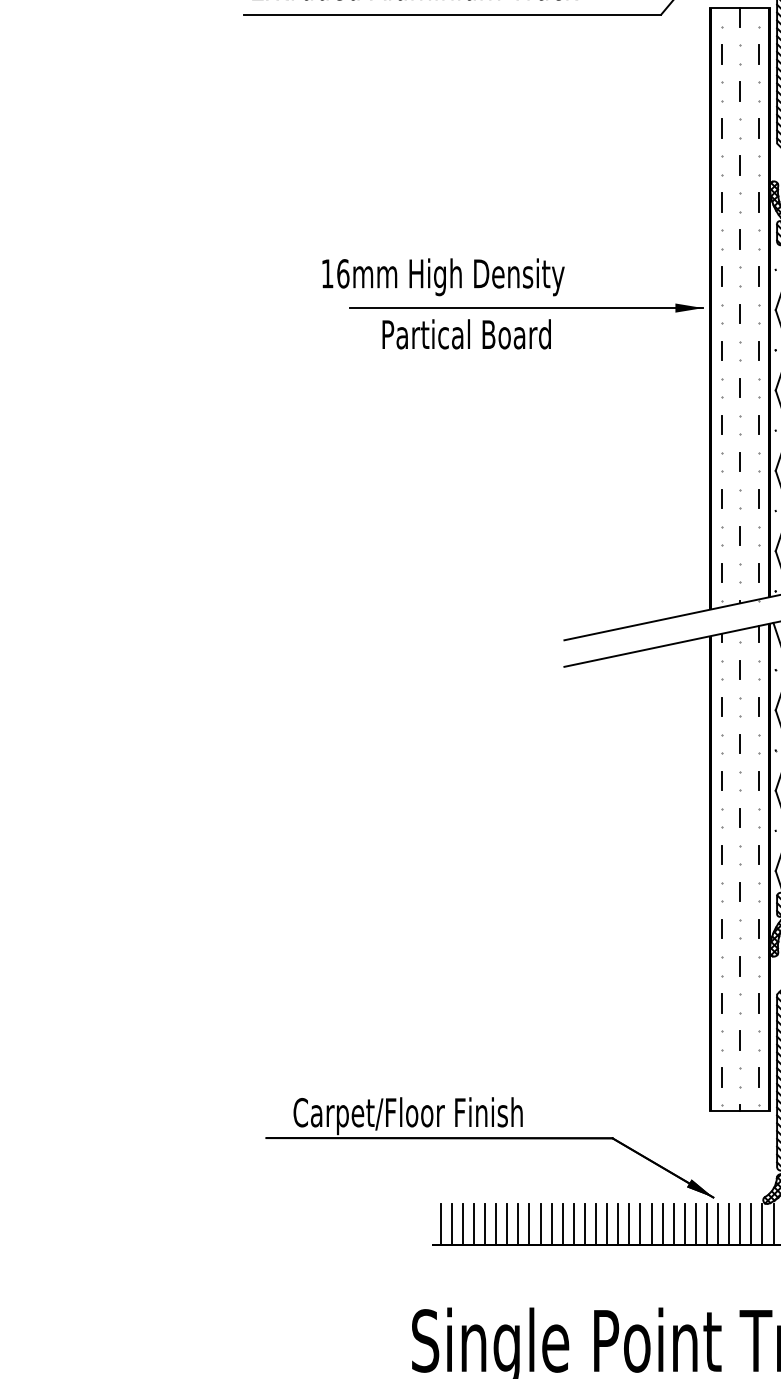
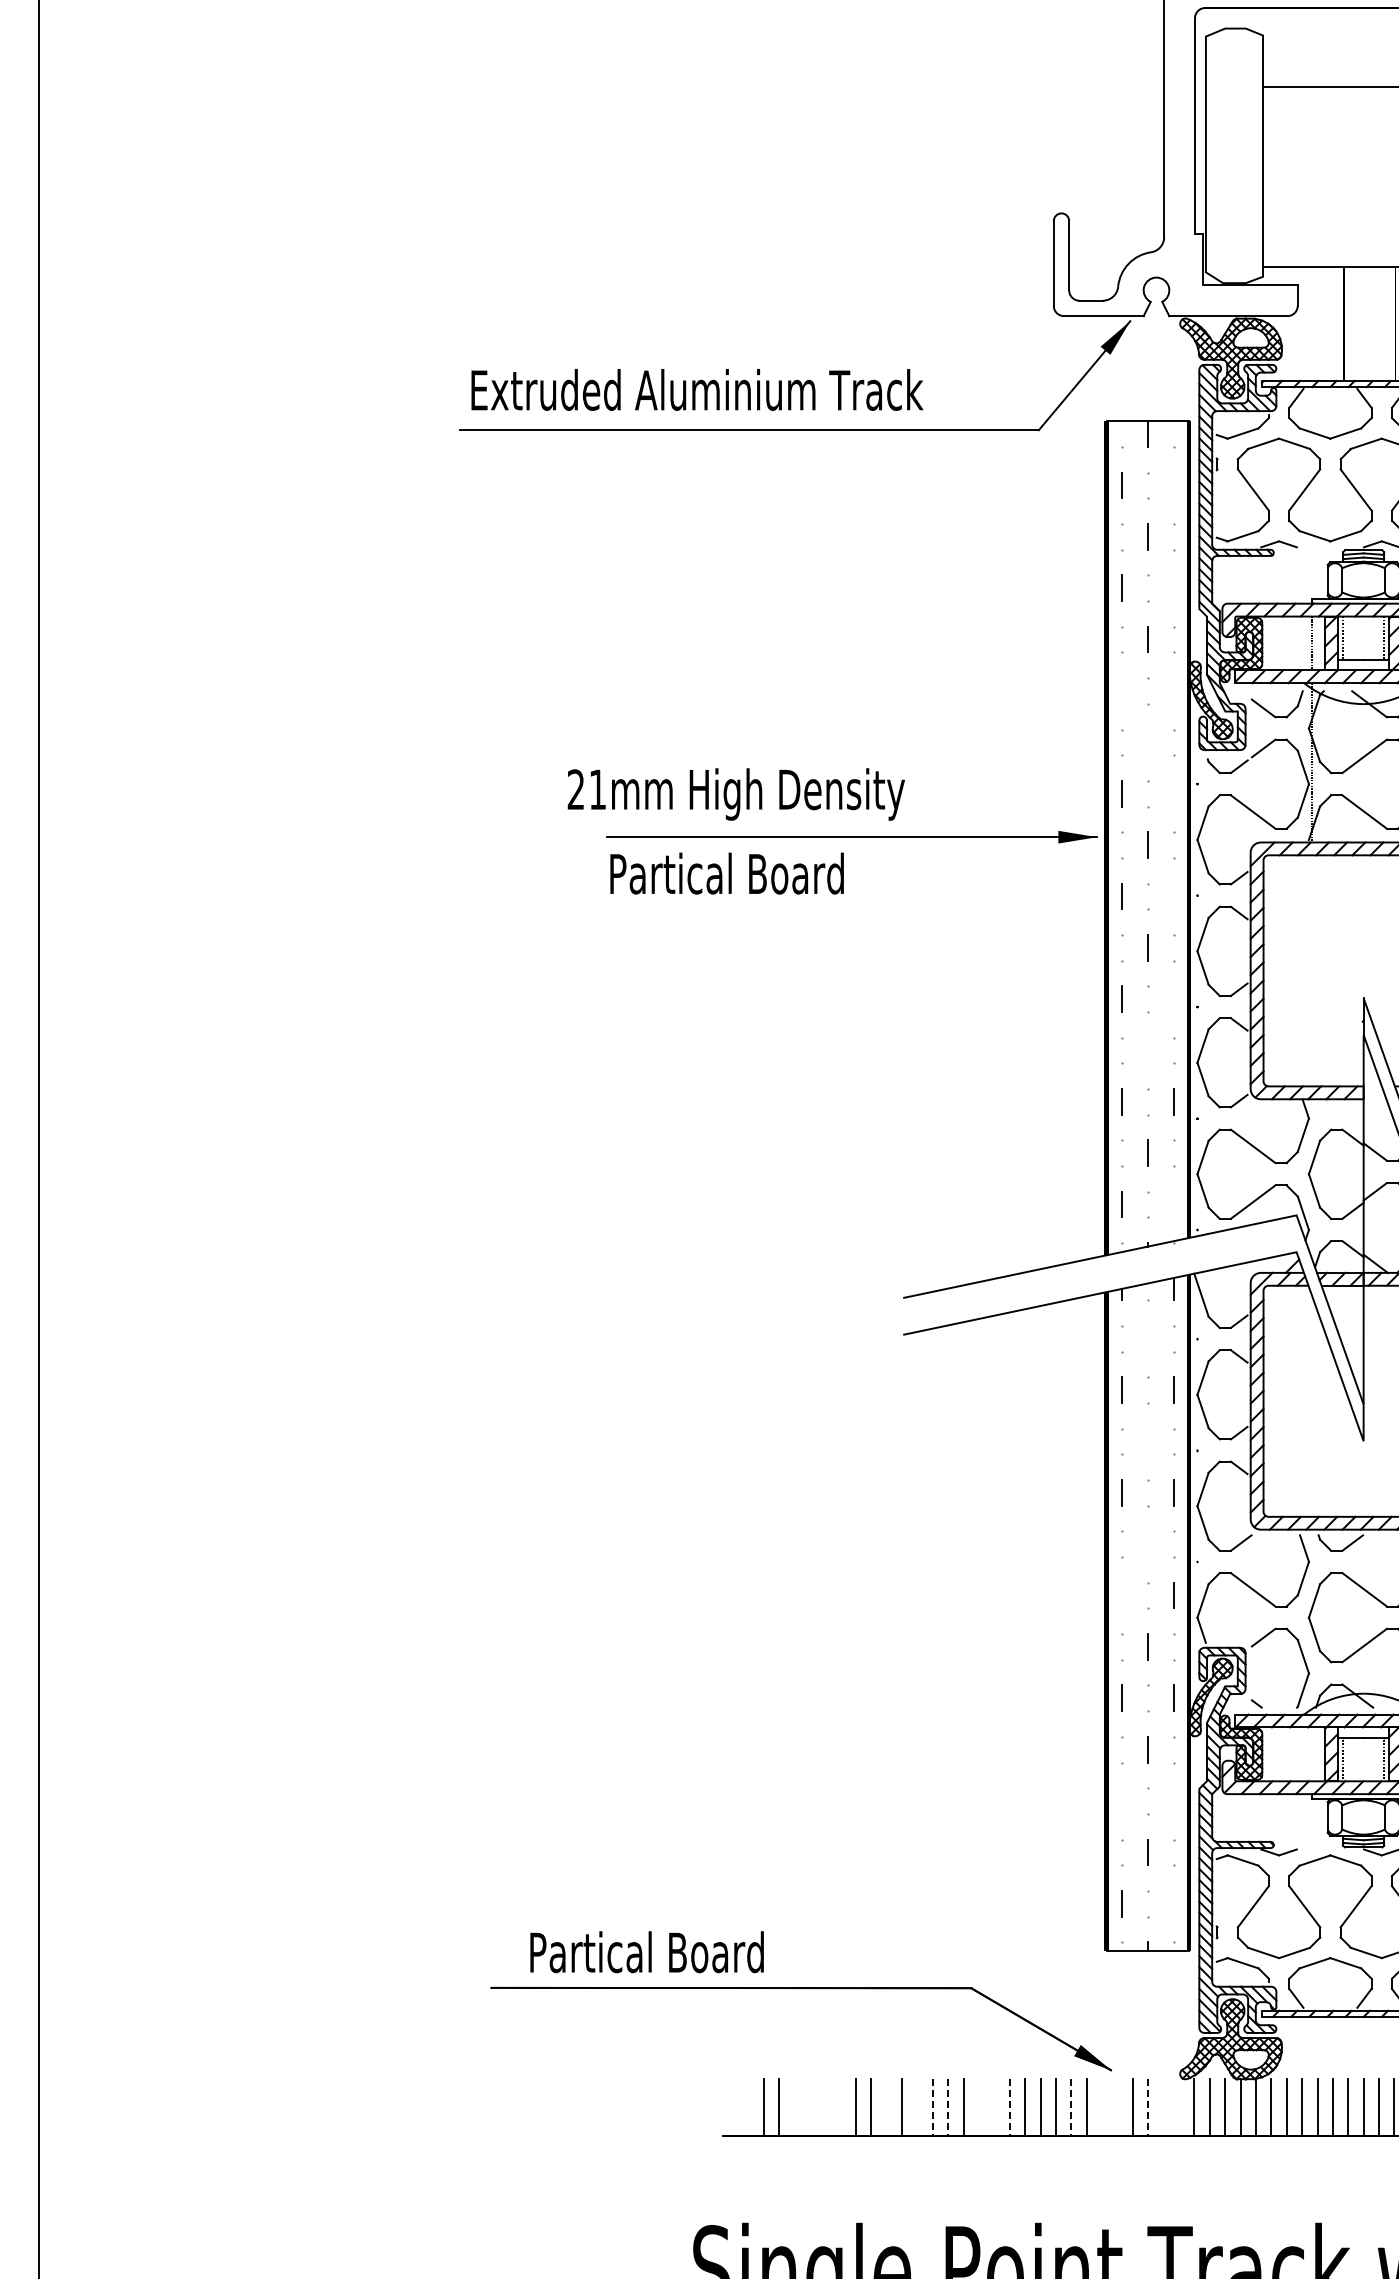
line: (758, 54) -> (1173, 485), removed
line: (758, 127) -> (1173, 587), removed
line: (721, 202) -> (1122, 690), removed
line: (758, 202) -> (1173, 690), removed
line: (739, 239) -> (1147, 742), removed
text: (335, 273) -> (586, 789), 16mm -> 21mm
line: (758, 276) -> (1173, 793), removed
text: (466, 334) -> (726, 873), moved
line: (758, 350) -> (1173, 896), removed
line: (758, 424) -> (1173, 998), removed
line: (739, 461) -> (1147, 1050), removed
line: (758, 573) -> (1173, 1204), removed
line: (739, 669) -> (1147, 1338), removed
line: (739, 743) -> (1147, 1441), removed
line: (739, 818) -> (1147, 1544), removed
line: (721, 855) -> (1122, 1595), removed
line: (720, 1002) -> (1121, 1800), removed
line: (758, 1002) -> (1173, 1800), removed
line: (758, 1077) -> (1173, 1903), removed
text: (407, 1116) -> (687, 1957), Carpet/Floor Finish -> Partical Board
line: (440, 1224) -> (732, 2107), removed
line: (451, 1224) -> (748, 2107), removed
line: (485, 1224) -> (794, 2107), removed
line: (495, 1224) -> (809, 2107), removed
line: (507, 1224) -> (825, 2107), removed
line: (518, 1224) -> (840, 2107), removed
line: (551, 1224) -> (886, 2107), removed
line: (573, 1224) -> (917, 2107), removed
line: (584, 1224) -> (932, 2107), solid -> dashed
line: (596, 1224) -> (948, 2107), solid -> dashed
line: (618, 1224) -> (979, 2107), removed
line: (629, 1224) -> (994, 2107), removed
line: (640, 1224) -> (1009, 2107), solid -> dashed
line: (684, 1224) -> (1071, 2107), solid -> dashed
line: (707, 1224) -> (1102, 2107), removed
line: (718, 1224) -> (1117, 2107), removed
line: (740, 1224) -> (1148, 2107), solid -> dashed
line: (751, 1224) -> (1163, 2107), removed
line: (762, 1224) -> (1179, 2107), removed

